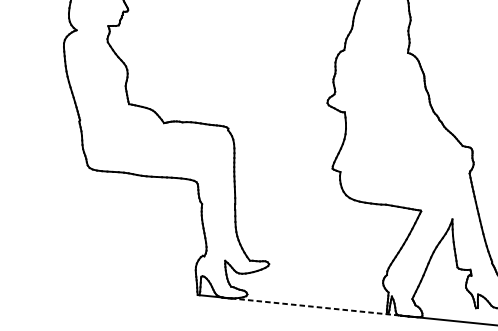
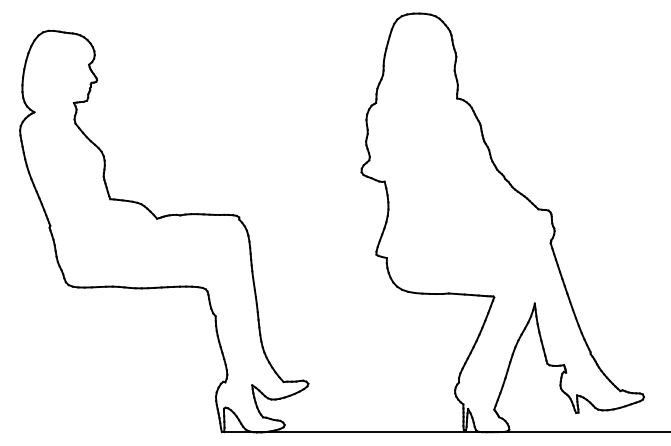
line: (316, 307) -> (373, 432), dashed -> solid

